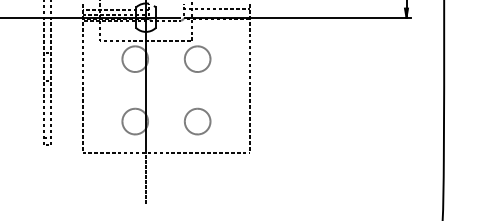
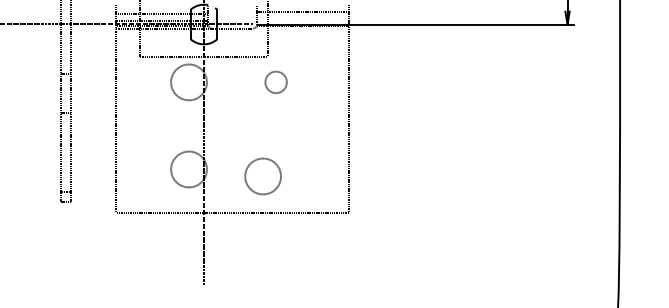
circle: (197, 59) -> (276, 82), size x0.6
circle: (197, 121) -> (262, 176), moved

